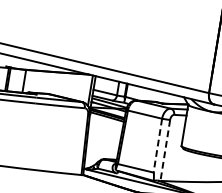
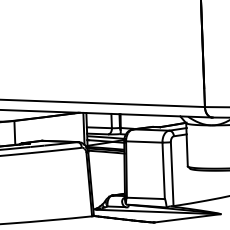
line: (157, 146) -> (163, 171), dashed -> solid
line: (165, 150) -> (172, 174), dashed -> solid

